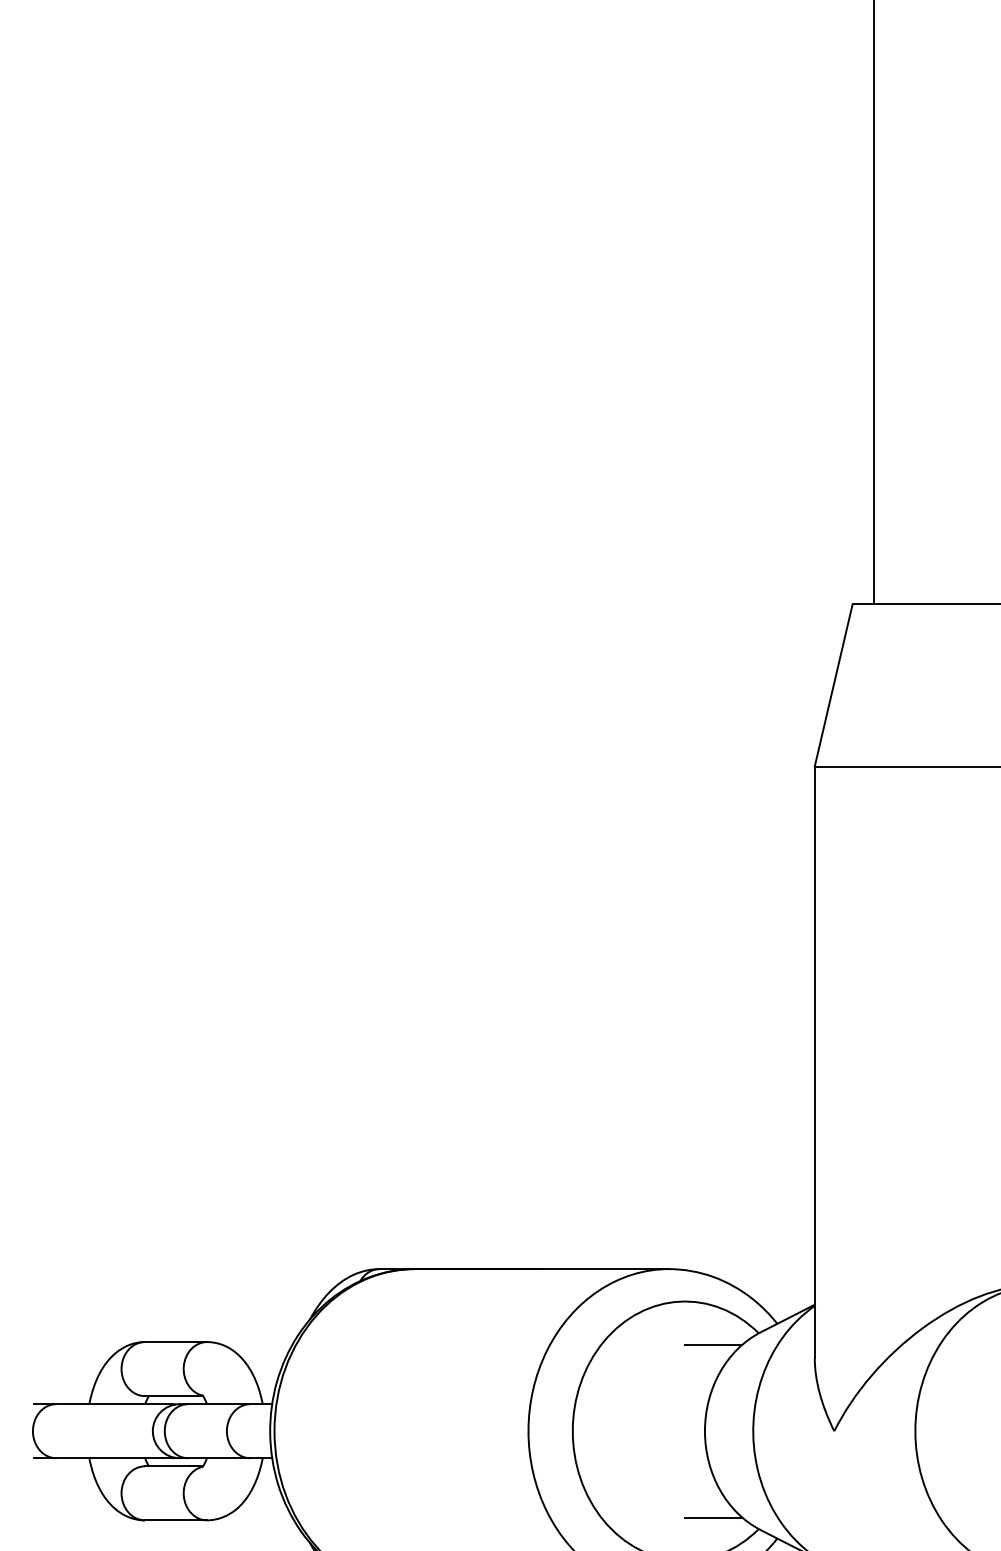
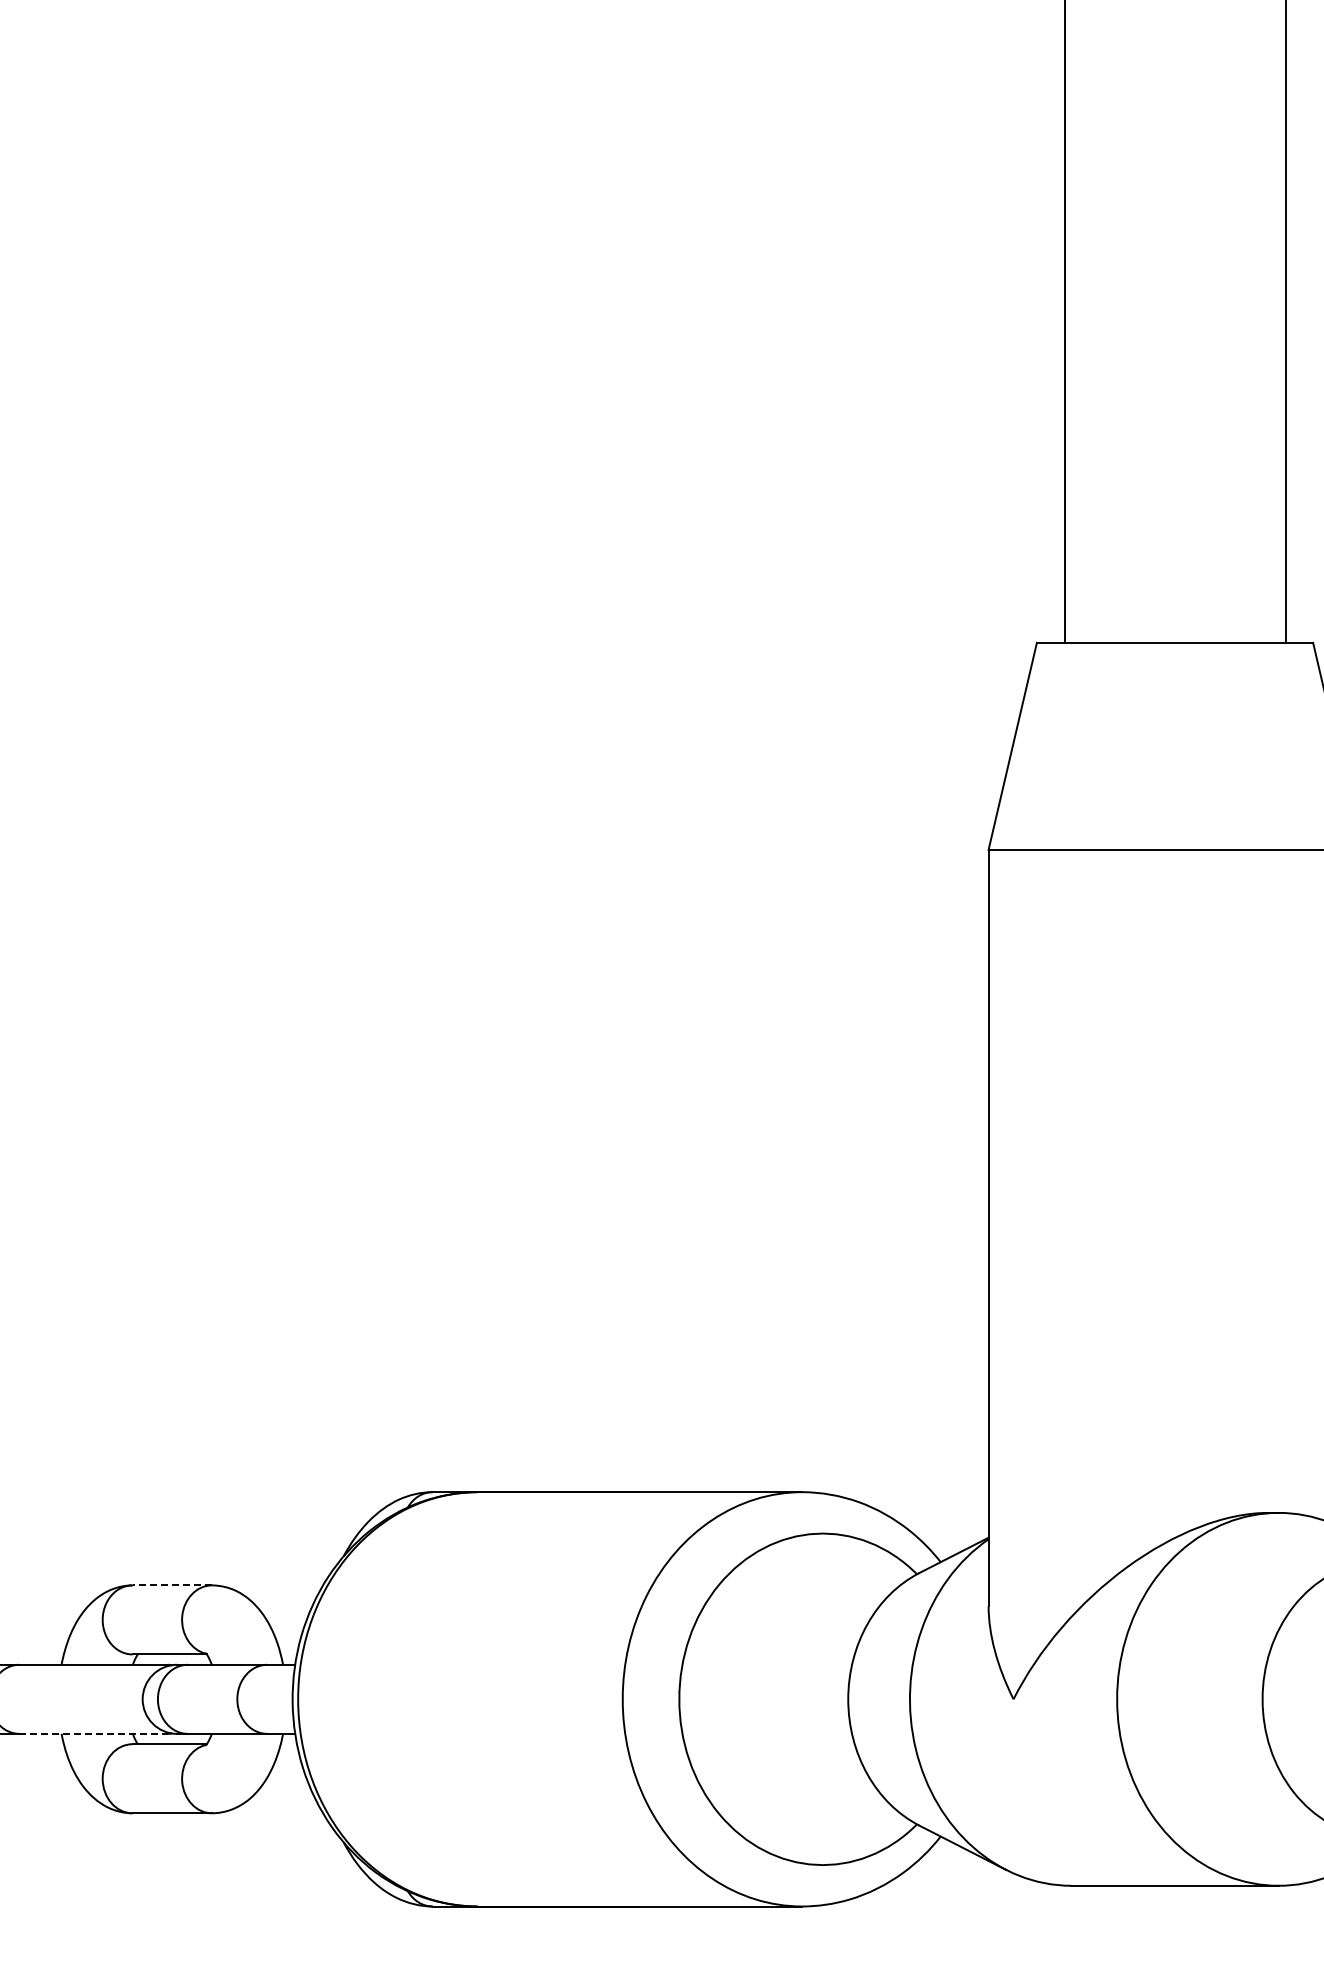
line: (176, 1342) -> (172, 1585), solid -> dashed
line: (713, 1344) -> (859, 1588), removed
line: (114, 1457) -> (93, 1733), solid -> dashed
line: (713, 1517) -> (859, 1809), removed

